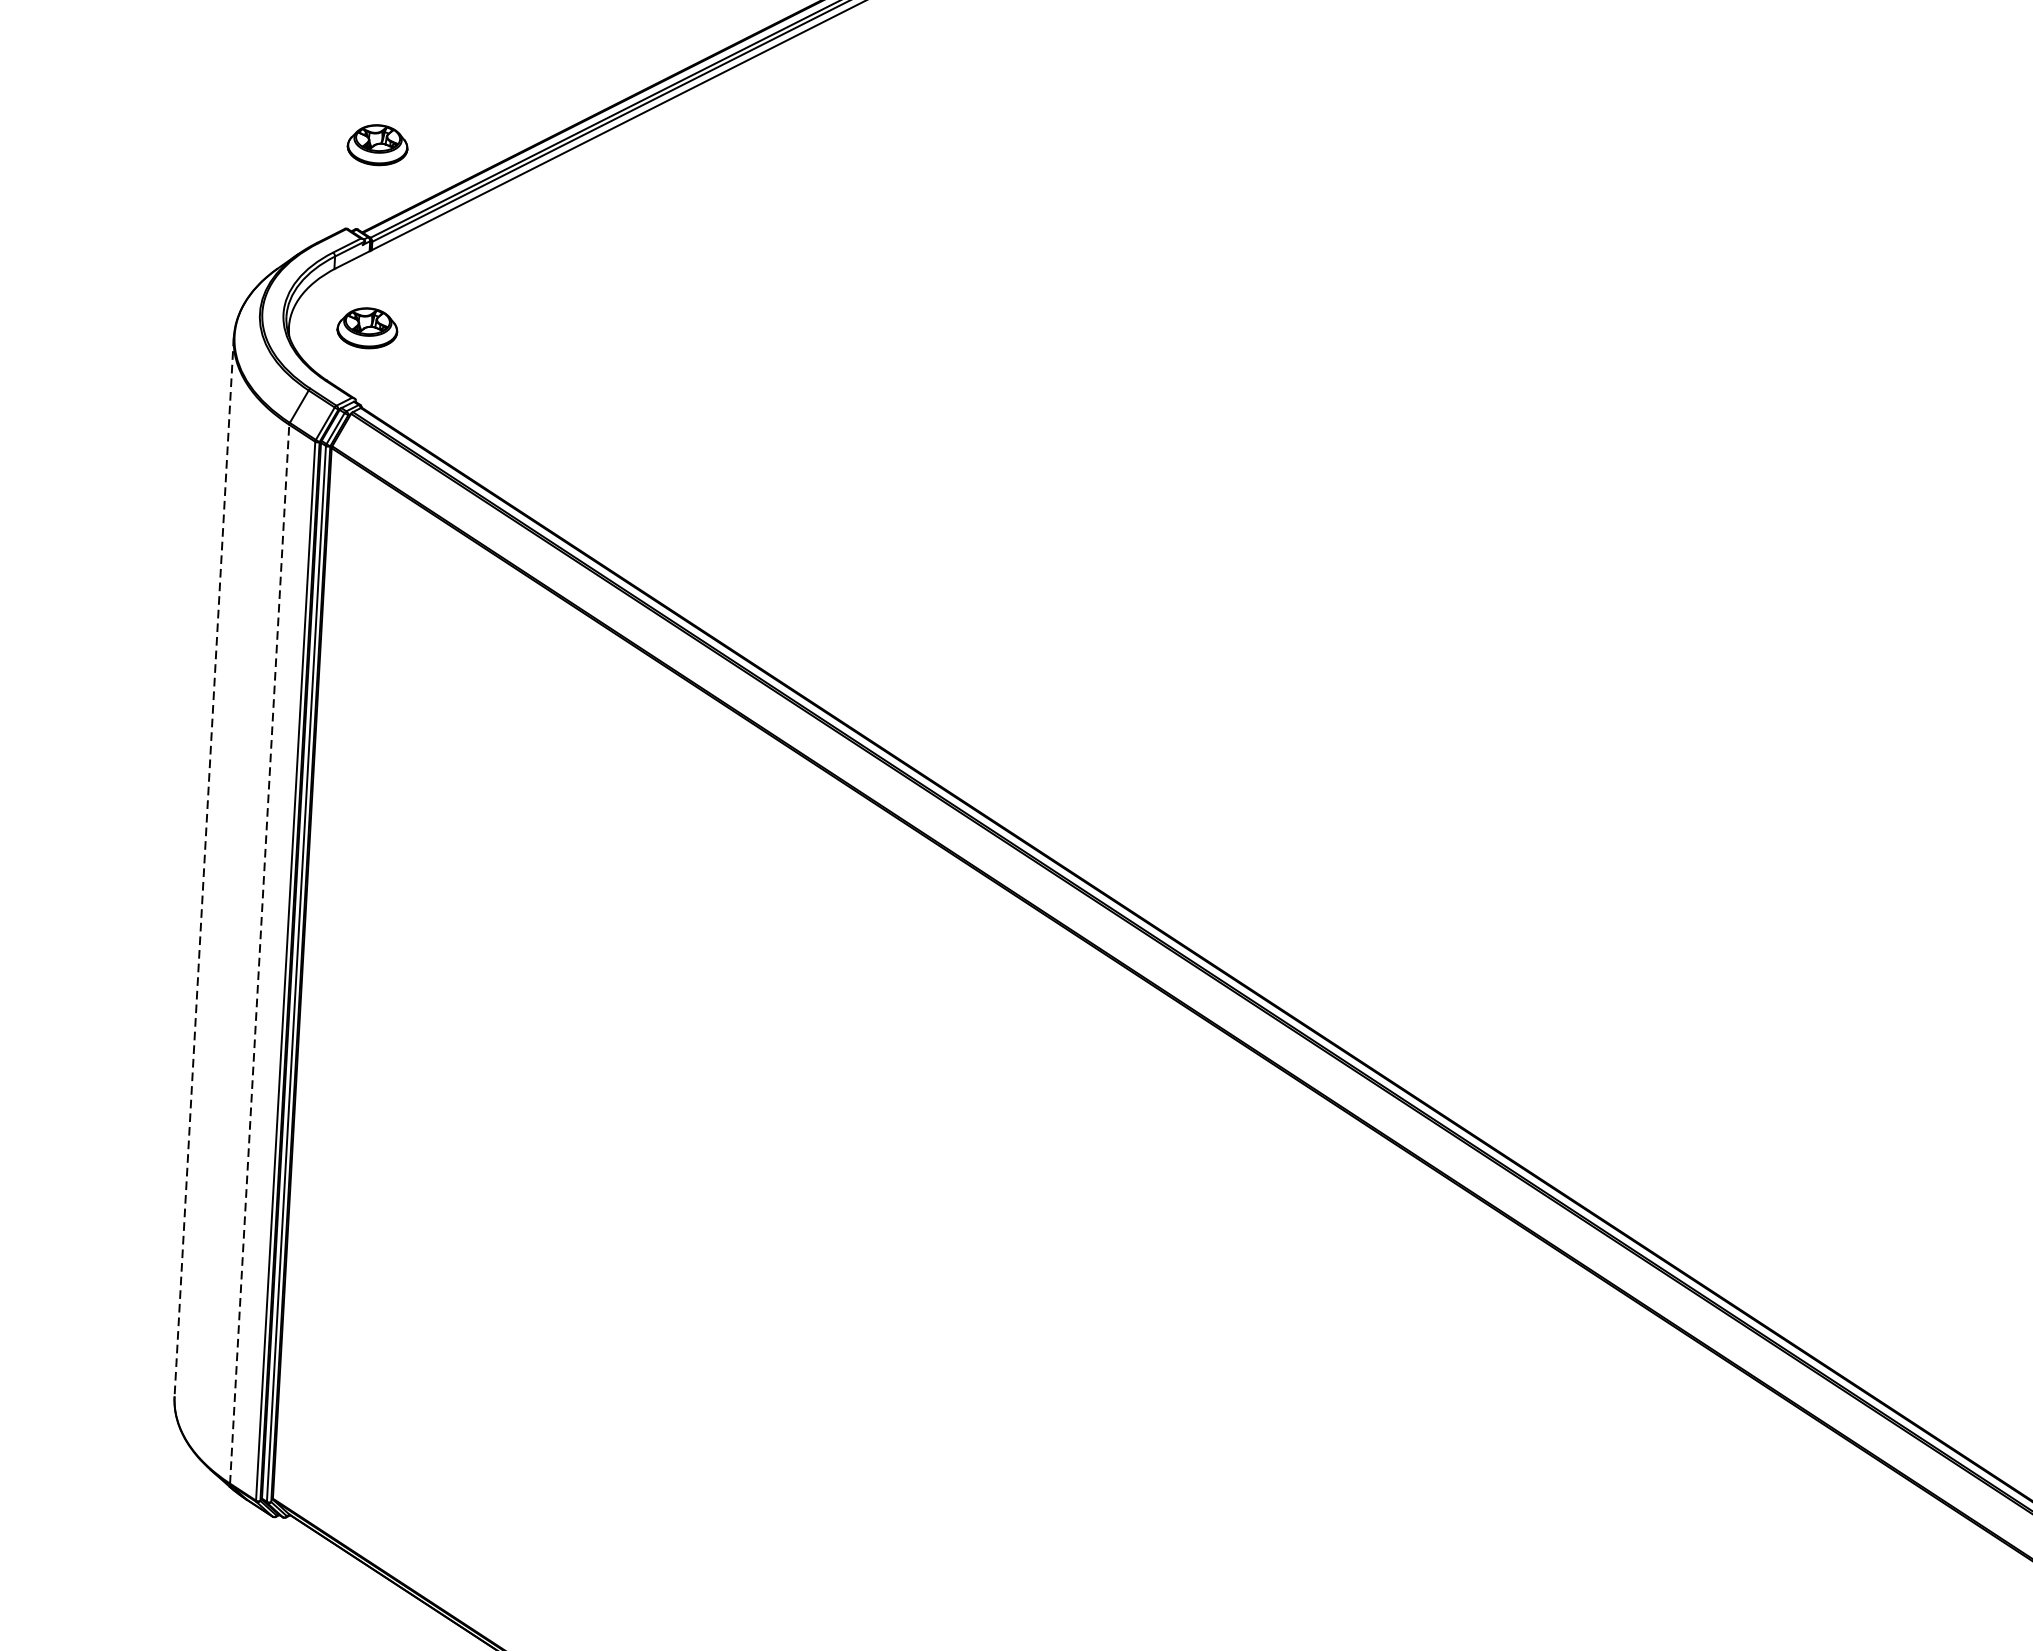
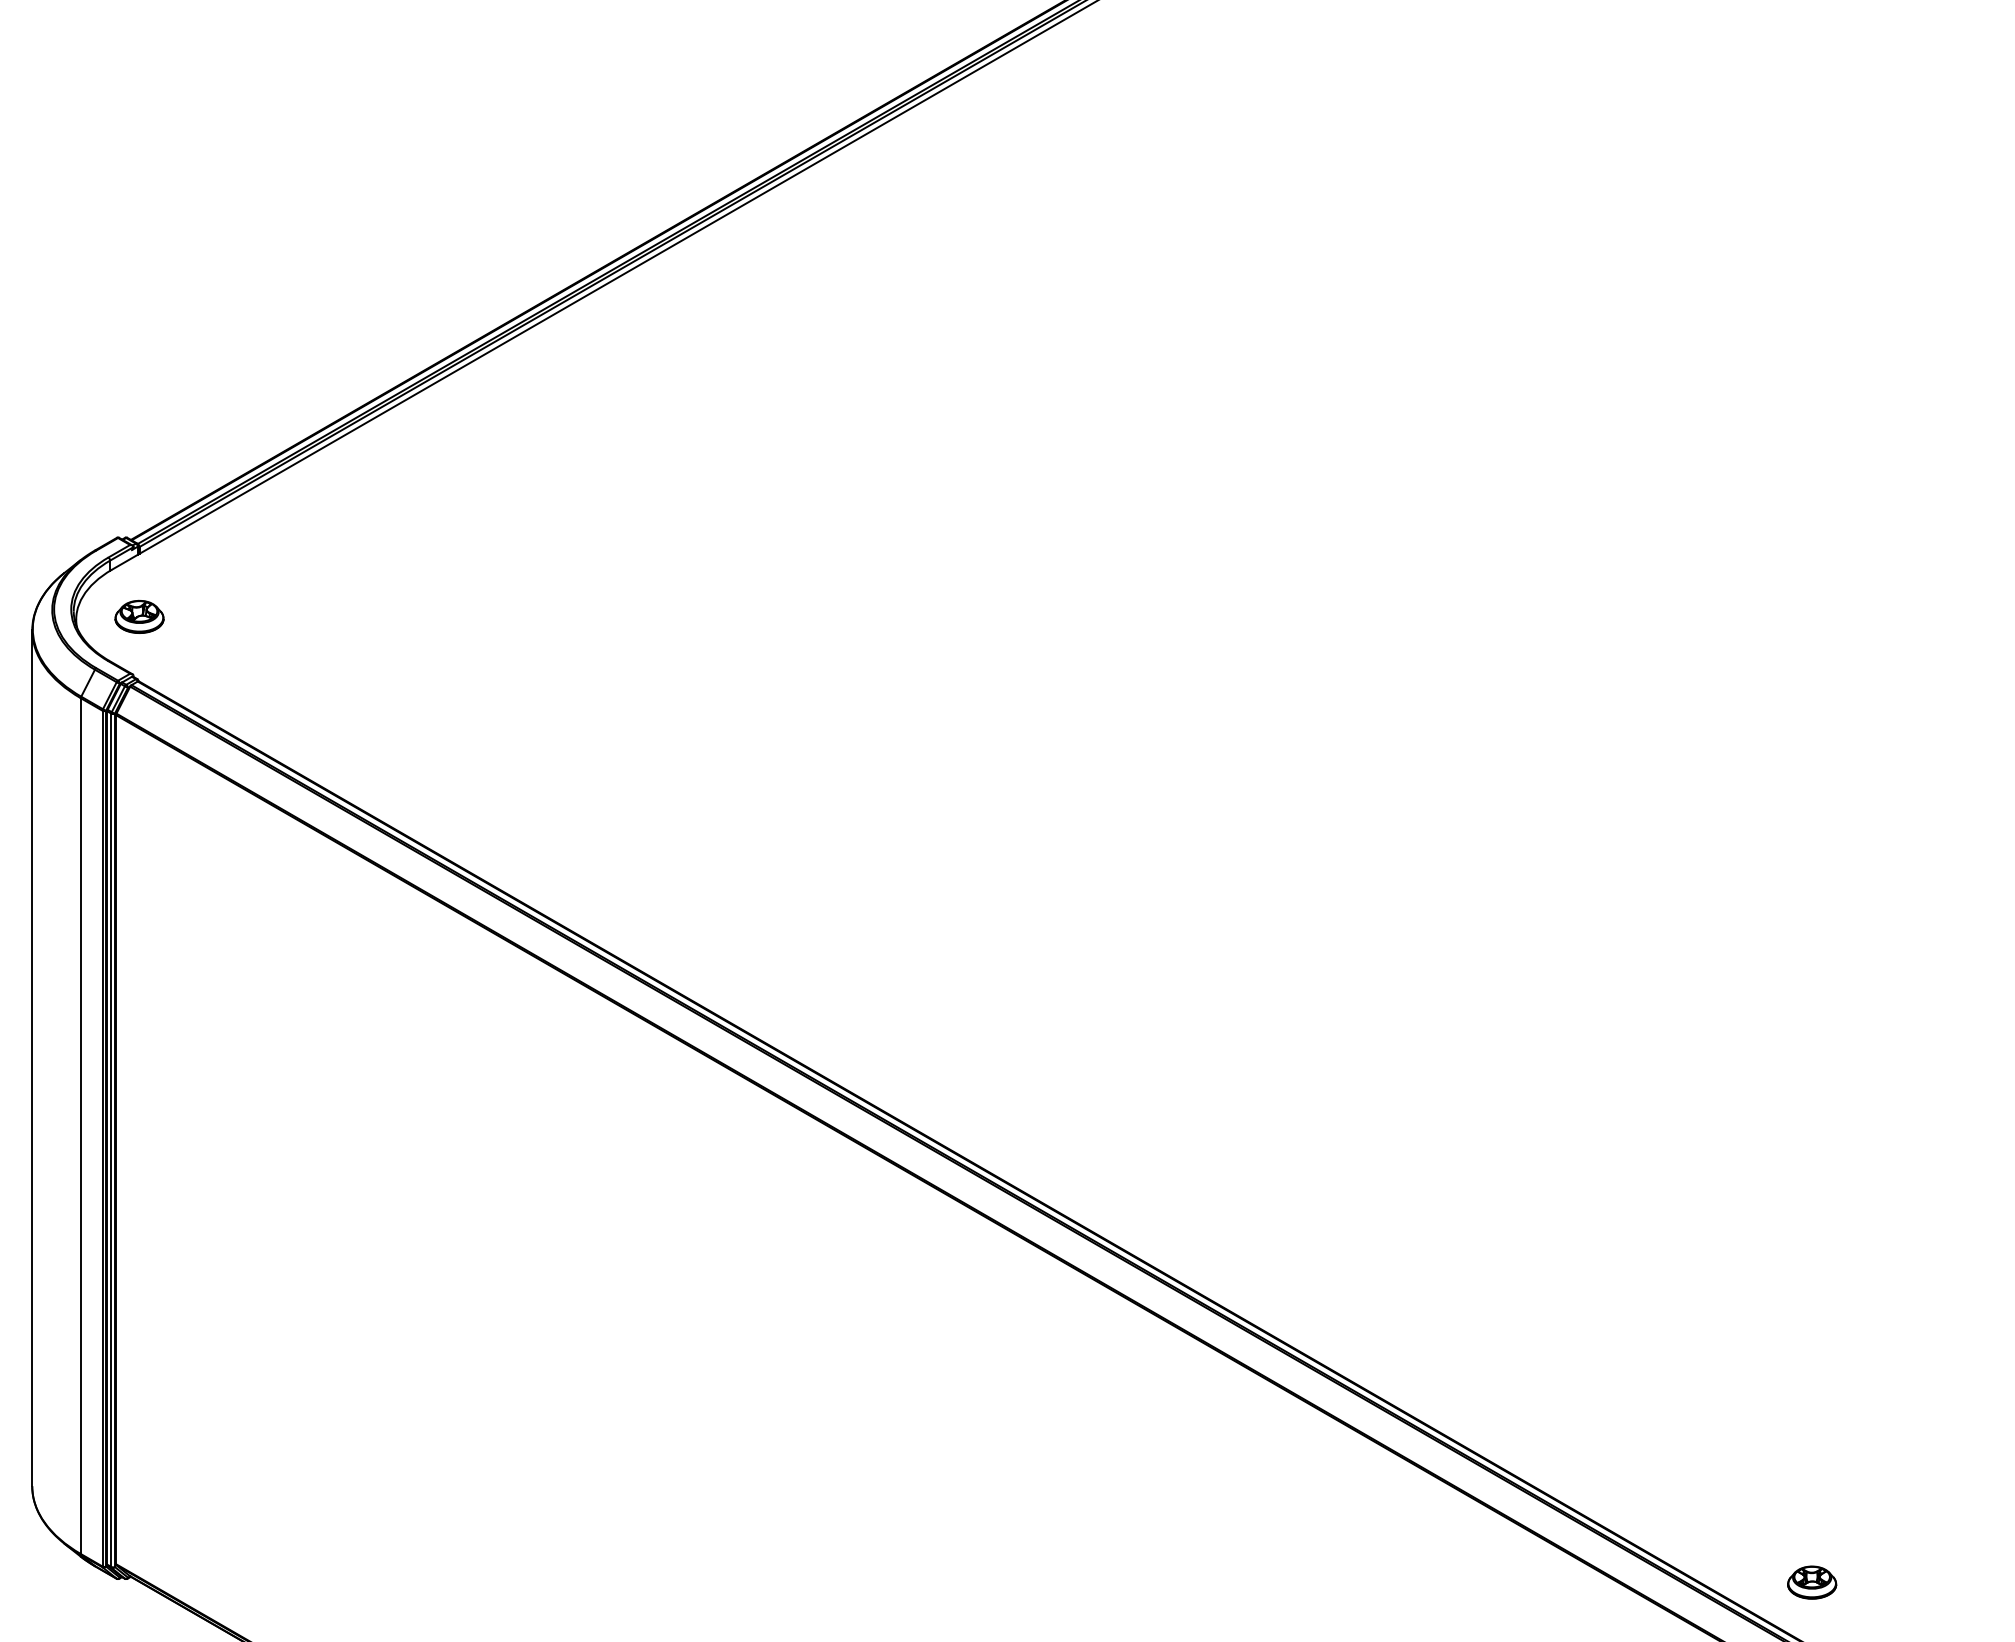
part: (377, 144) -> (139, 468), removed
line: (204, 867) -> (32, 1058), dashed -> solid
line: (259, 954) -> (80, 1126), dashed -> solid

